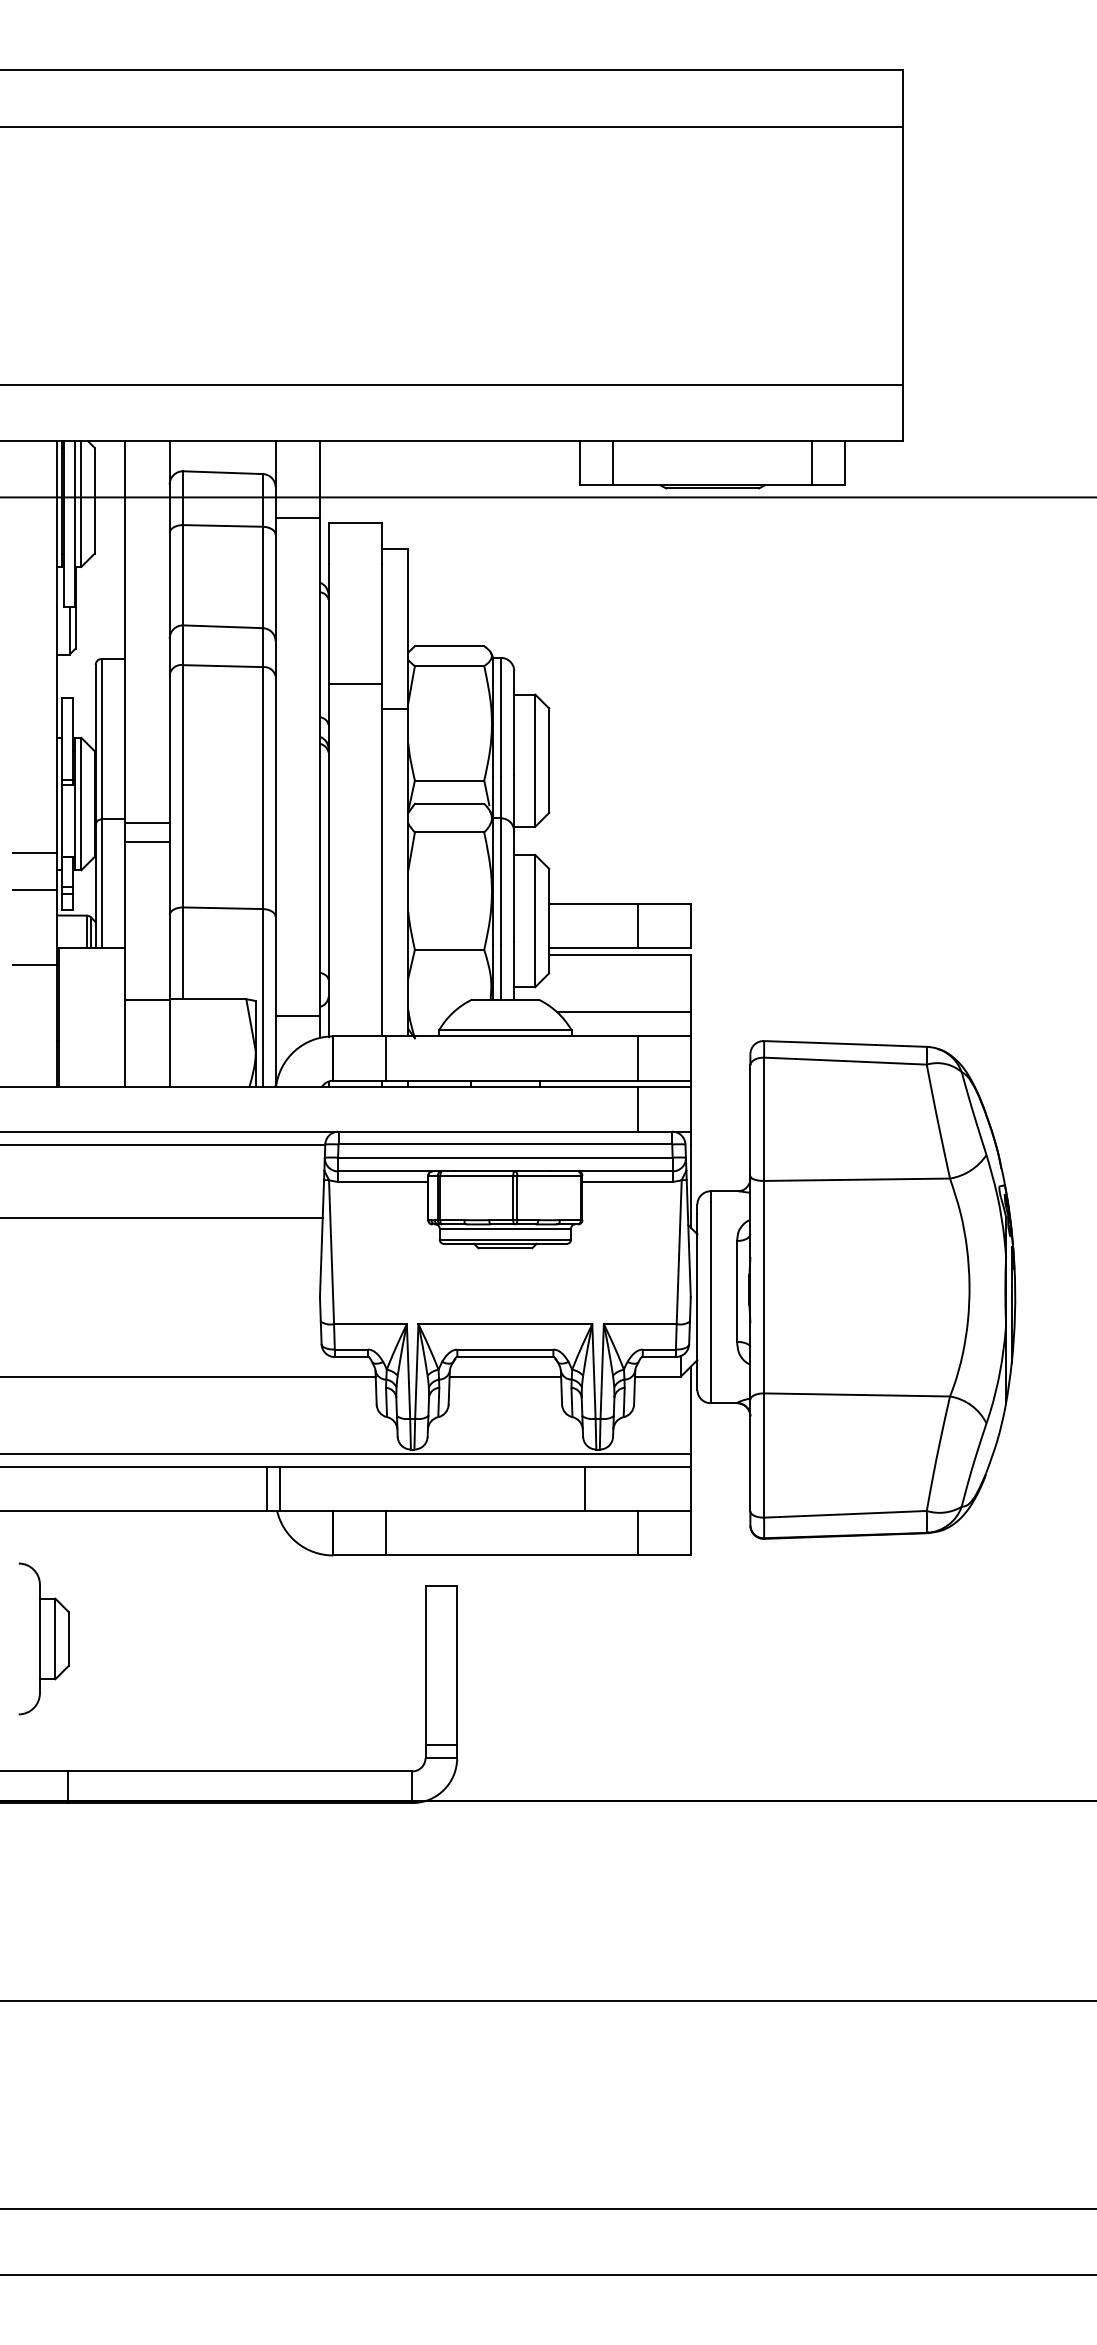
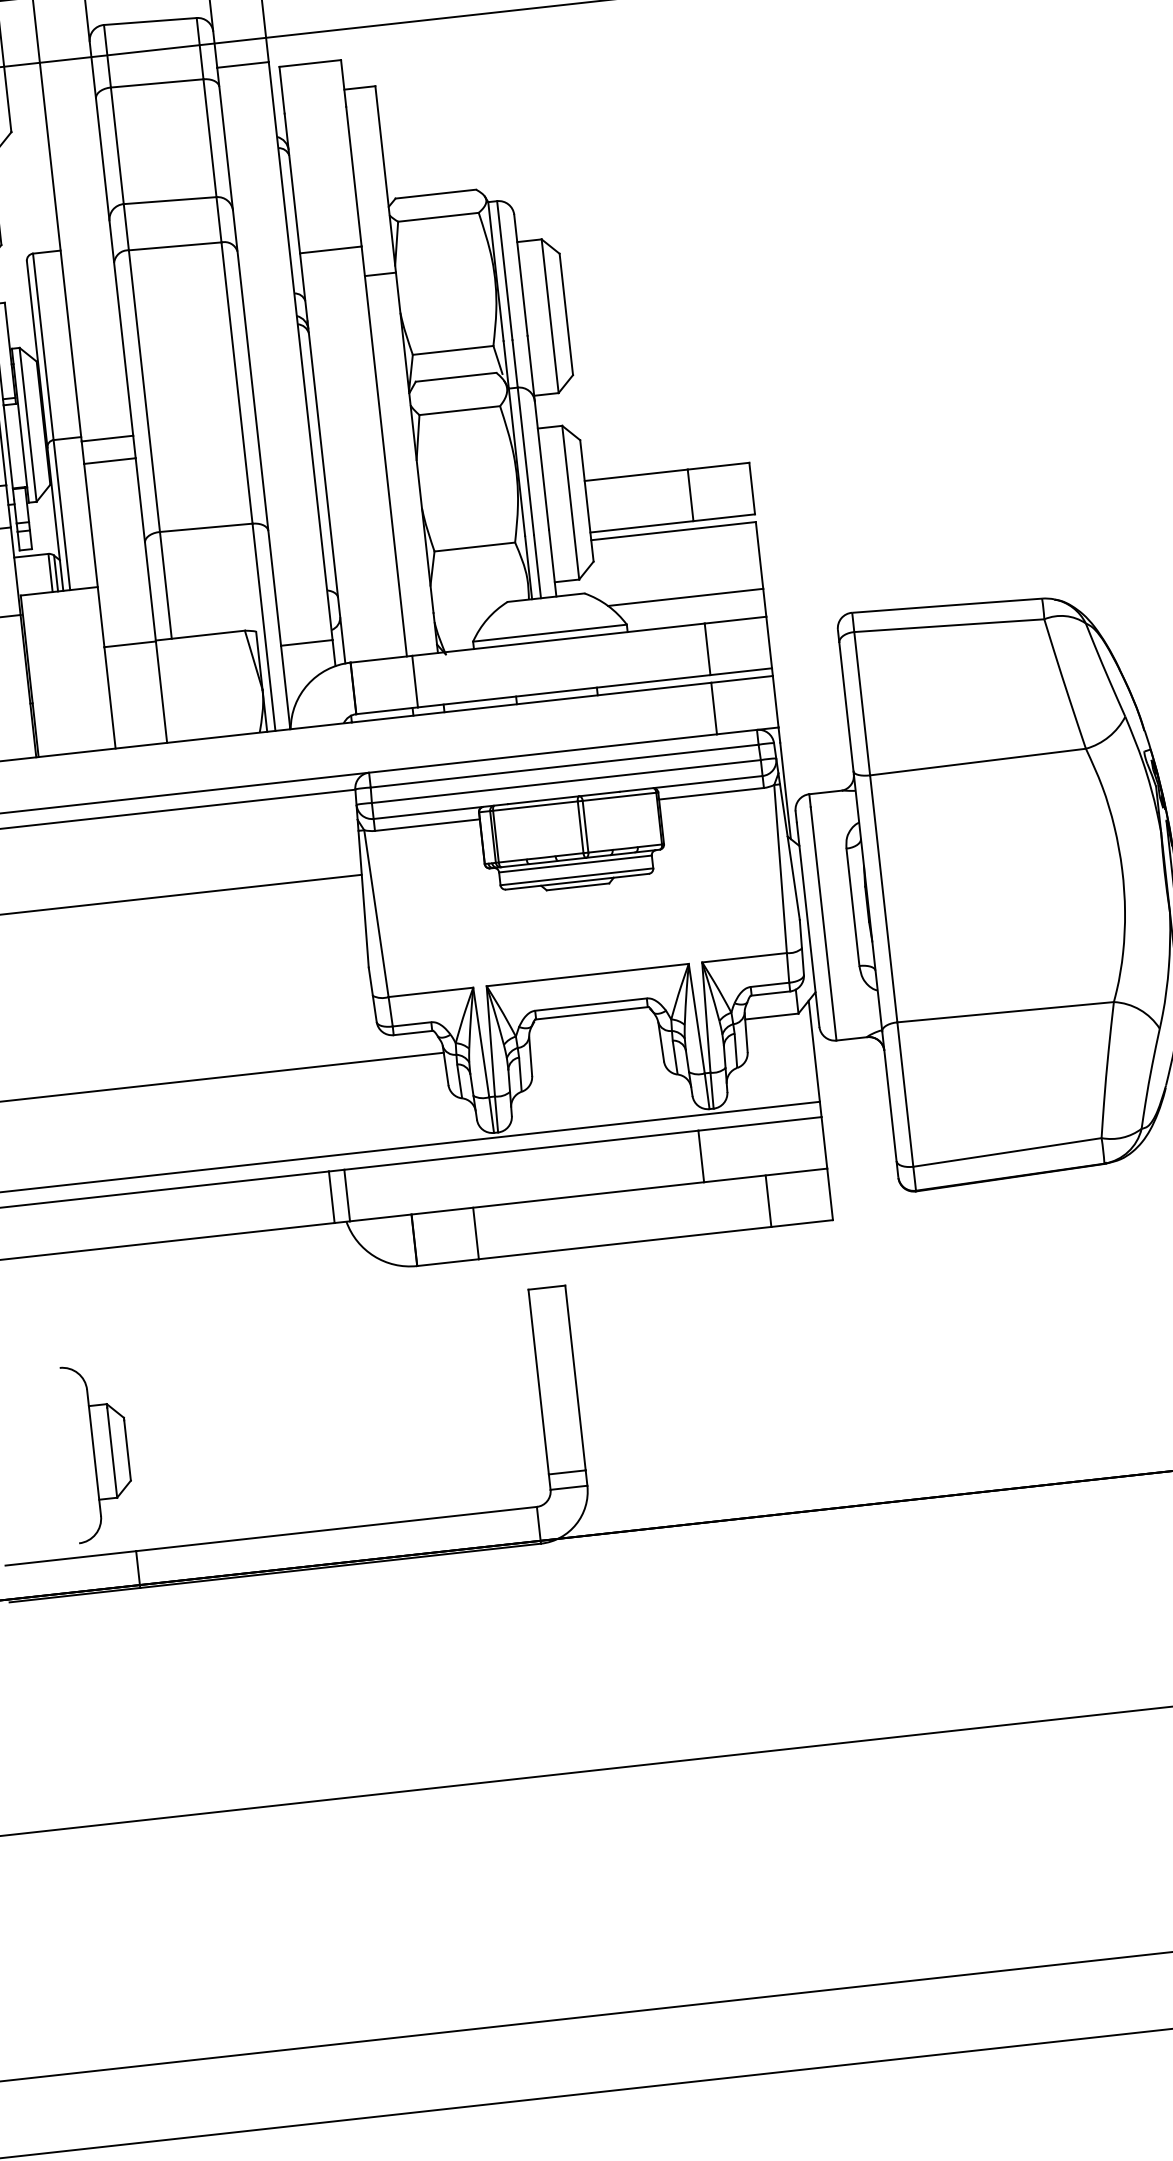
line: (505, 1376) -> (594, 1035), removed
part: (43, 1638) -> (98, 1451), moved

